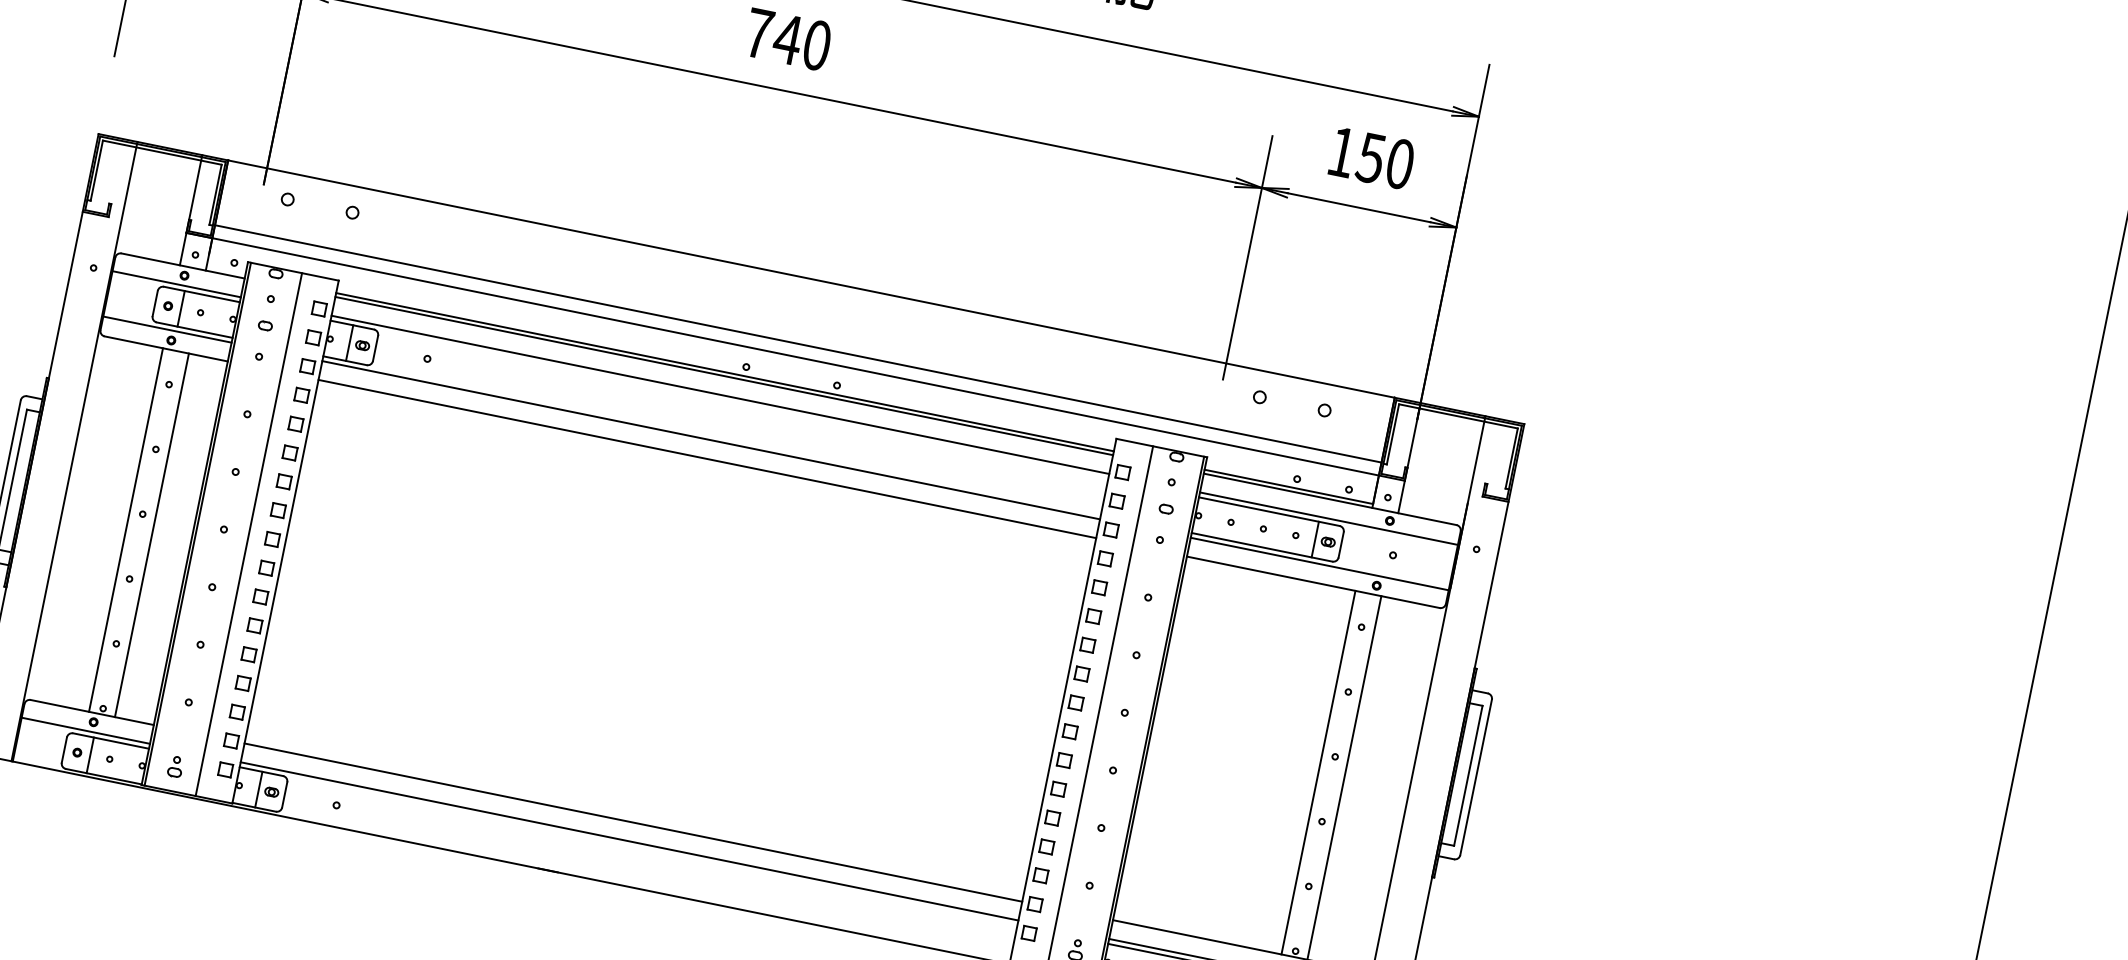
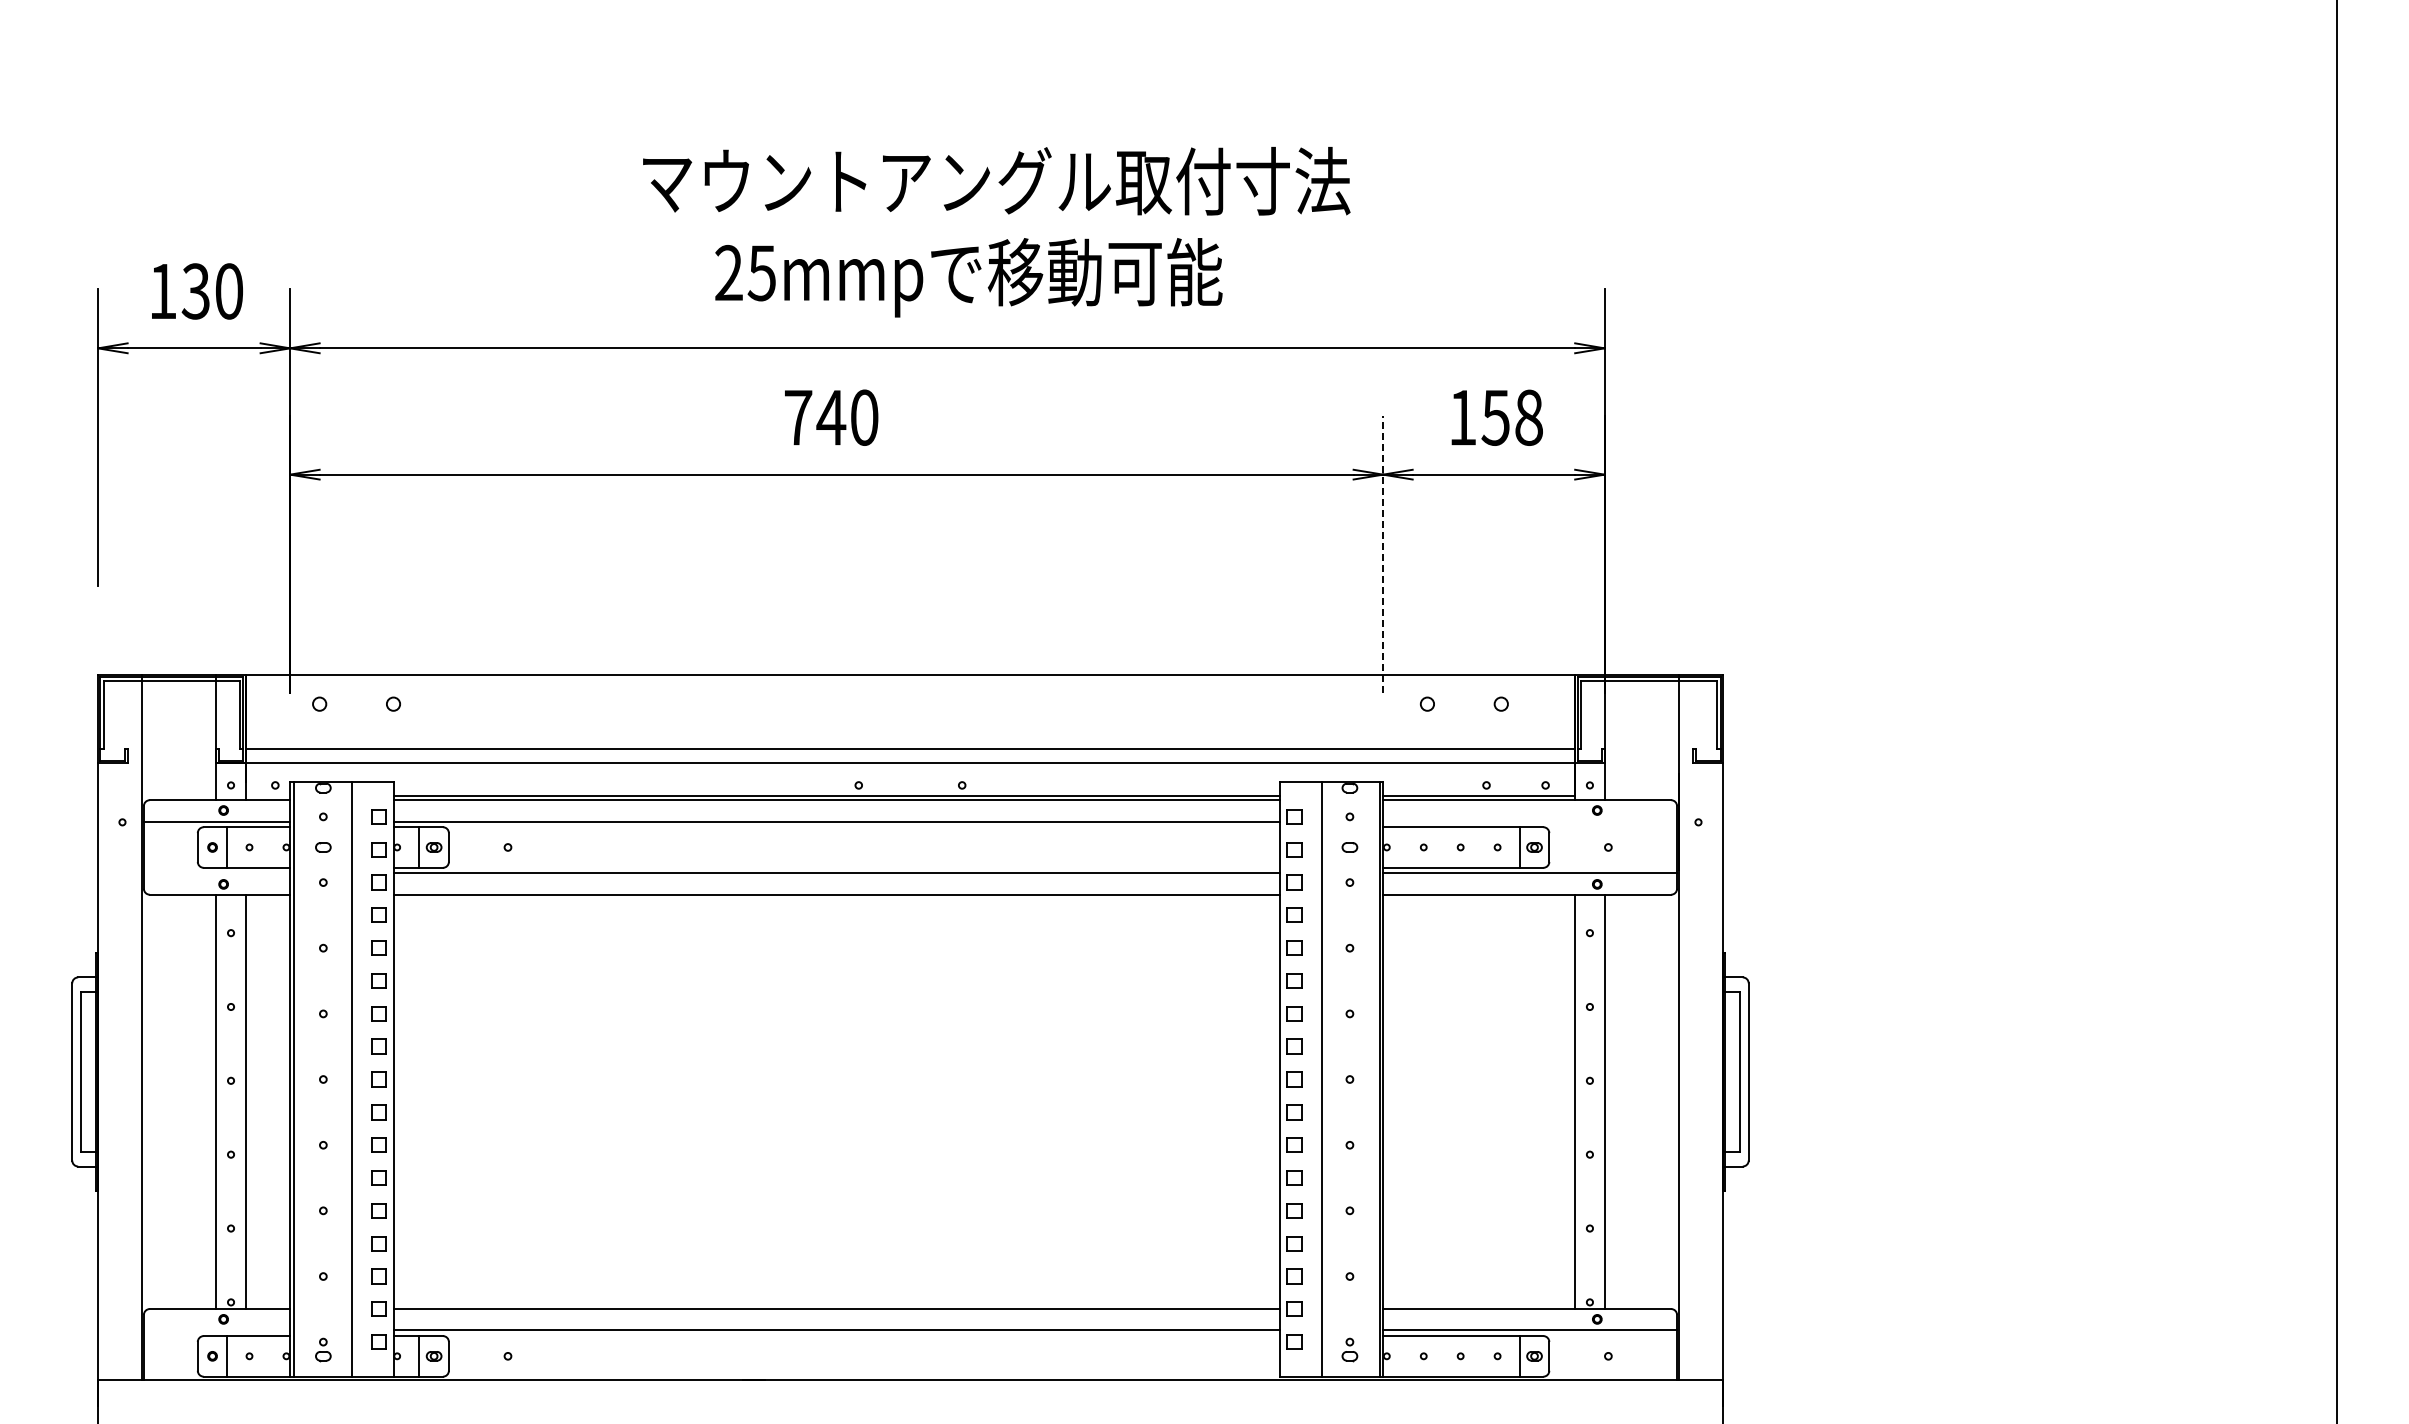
text: (1399, 163) -> (1528, 417), 150 -> 158
line: (1248, 258) -> (1383, 554), solid -> dashed
line: (166, 329) -> (216, 873), removed
line: (1329, 518) -> (1530, 821), removed
line: (85, 730) -> (216, 1330), removed

